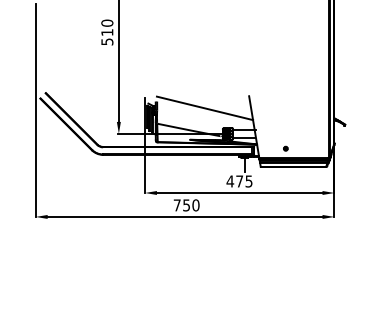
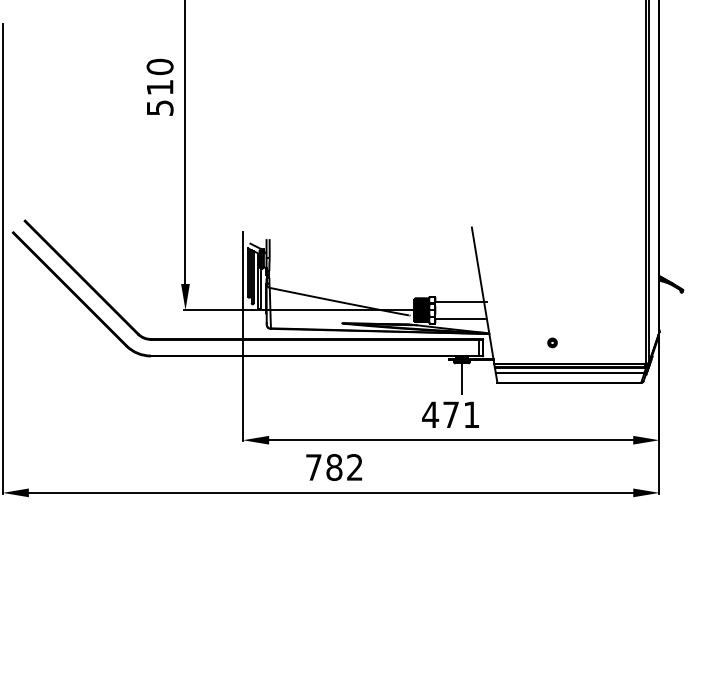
line: (204, 108) -> (373, 254), removed
text: (248, 181) -> (470, 414), 475 -> 471
text: (191, 205) -> (345, 467), 750 -> 782

